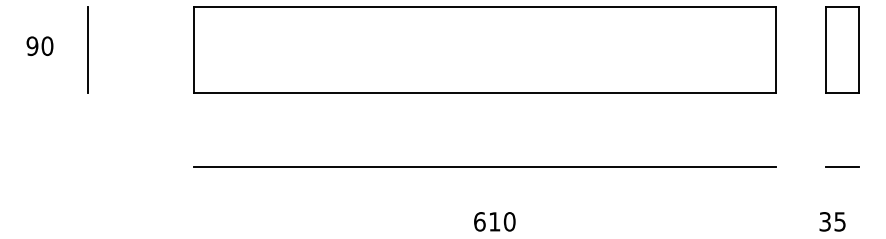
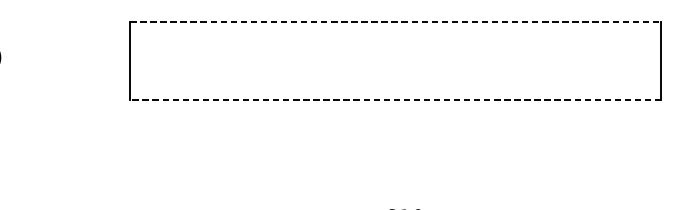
line: (485, 7) -> (395, 22), solid -> dashed
line: (88, 50) -> (33, 61), removed
line: (485, 93) -> (395, 100), solid -> dashed
line: (484, 166) -> (395, 167), removed

